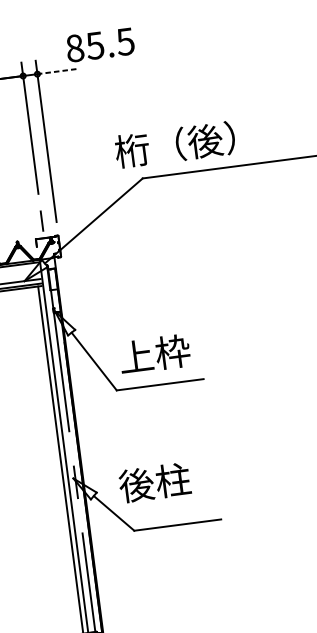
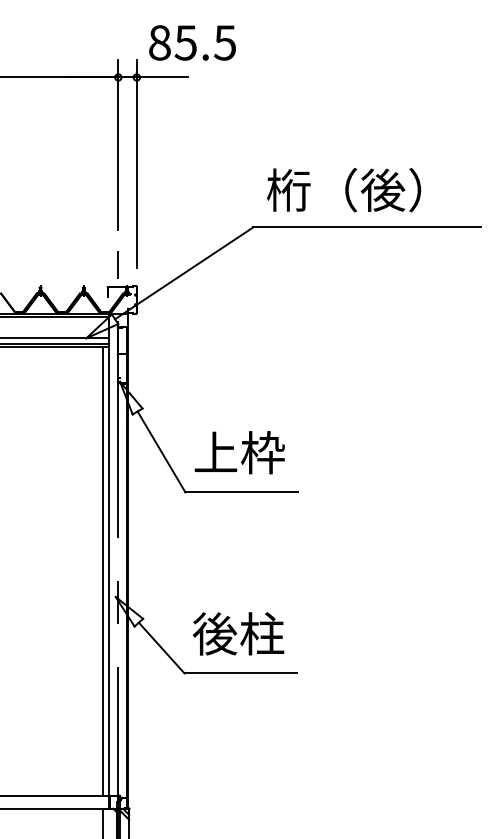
text: (100, 44) -> (192, 42), moved
line: (57, 71) -> (162, 77), dashed -> solid
text: (175, 145) -> (344, 190), moved
text: (154, 482) -> (238, 633), moved

